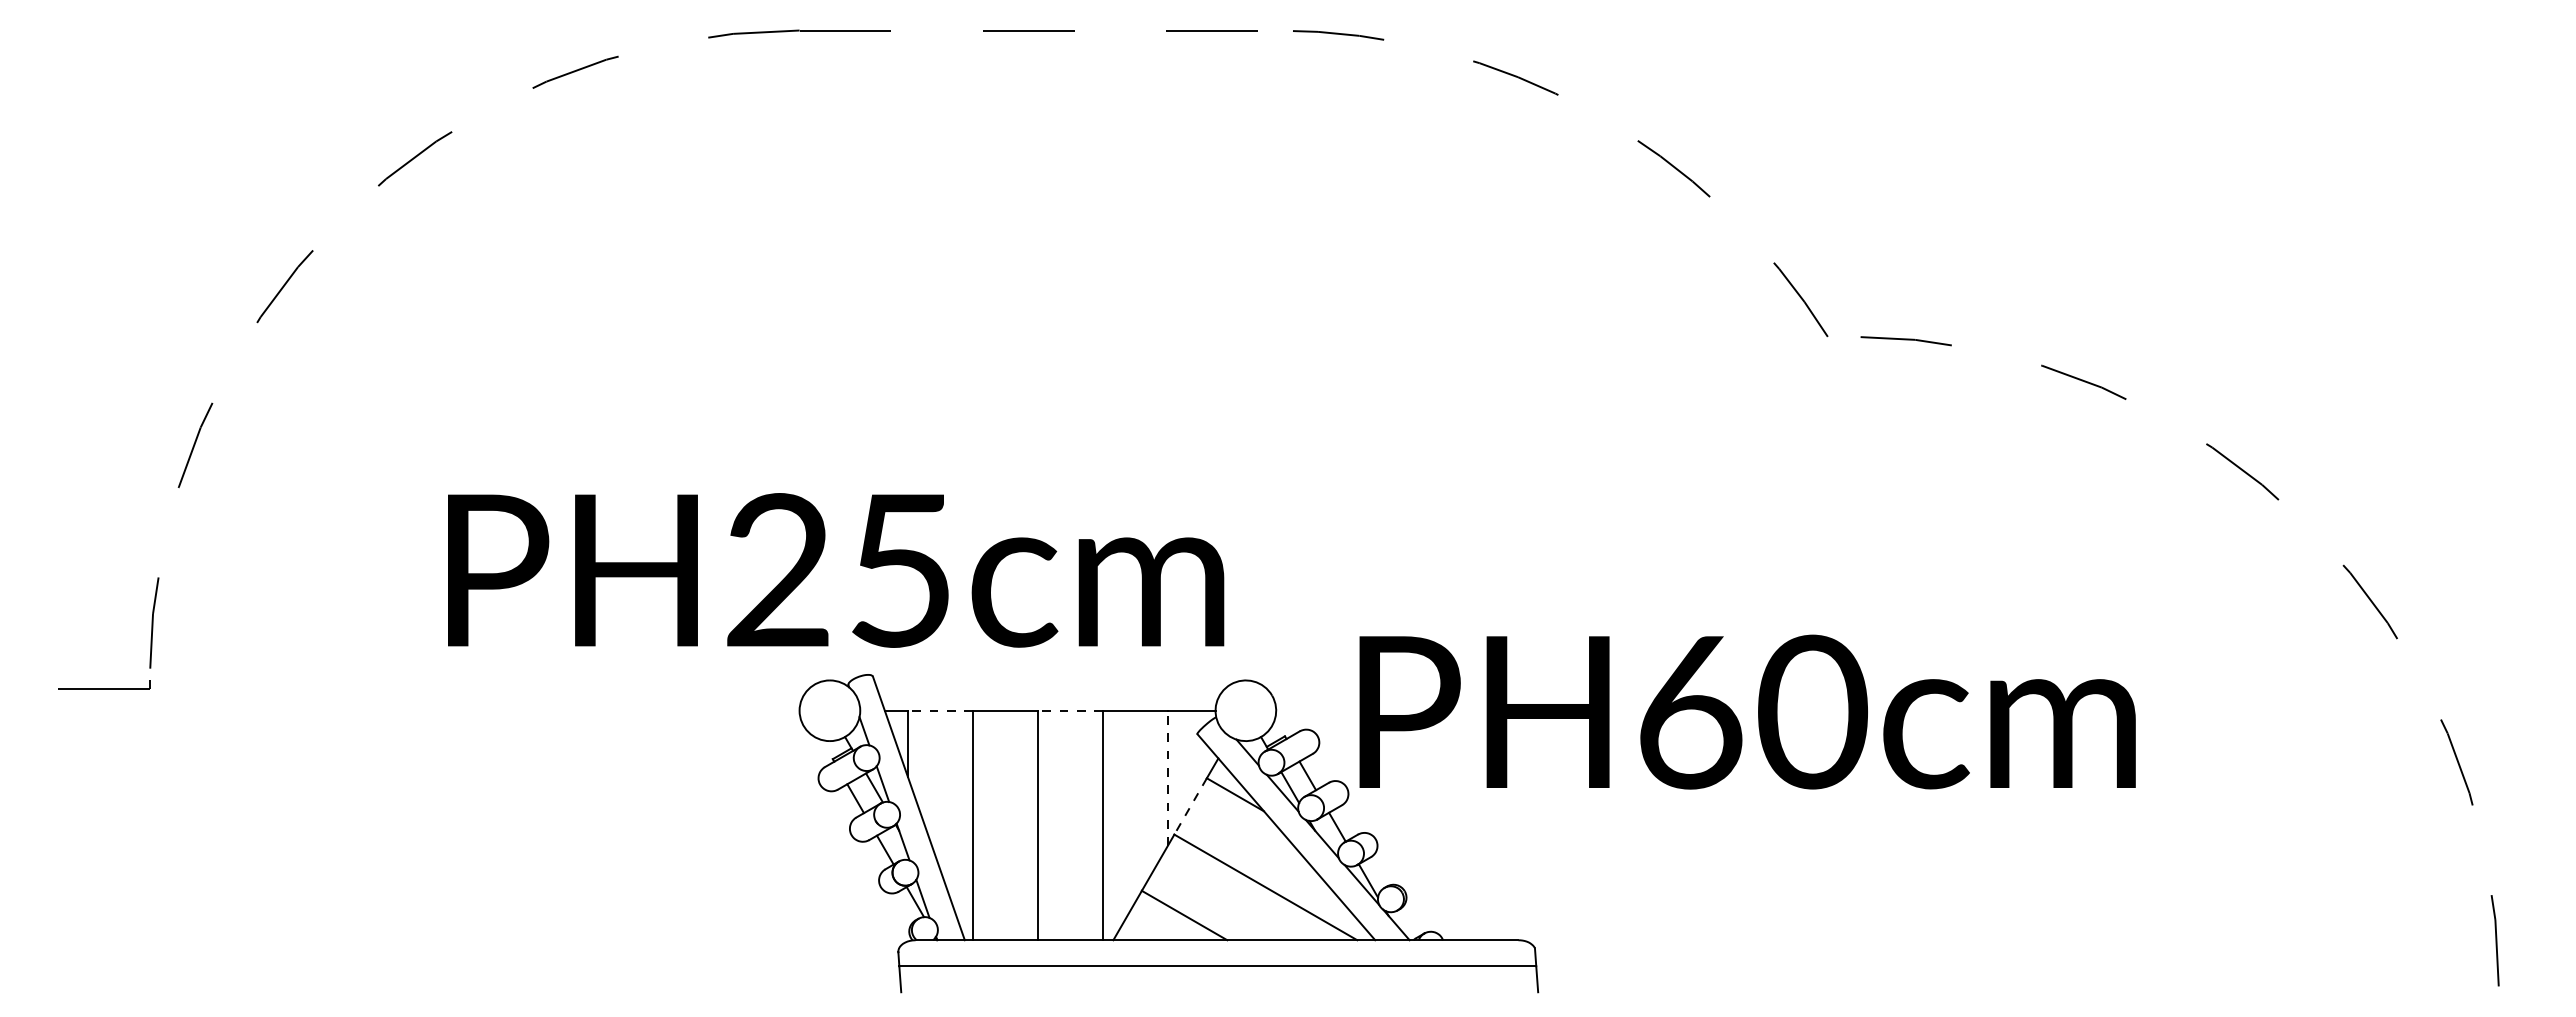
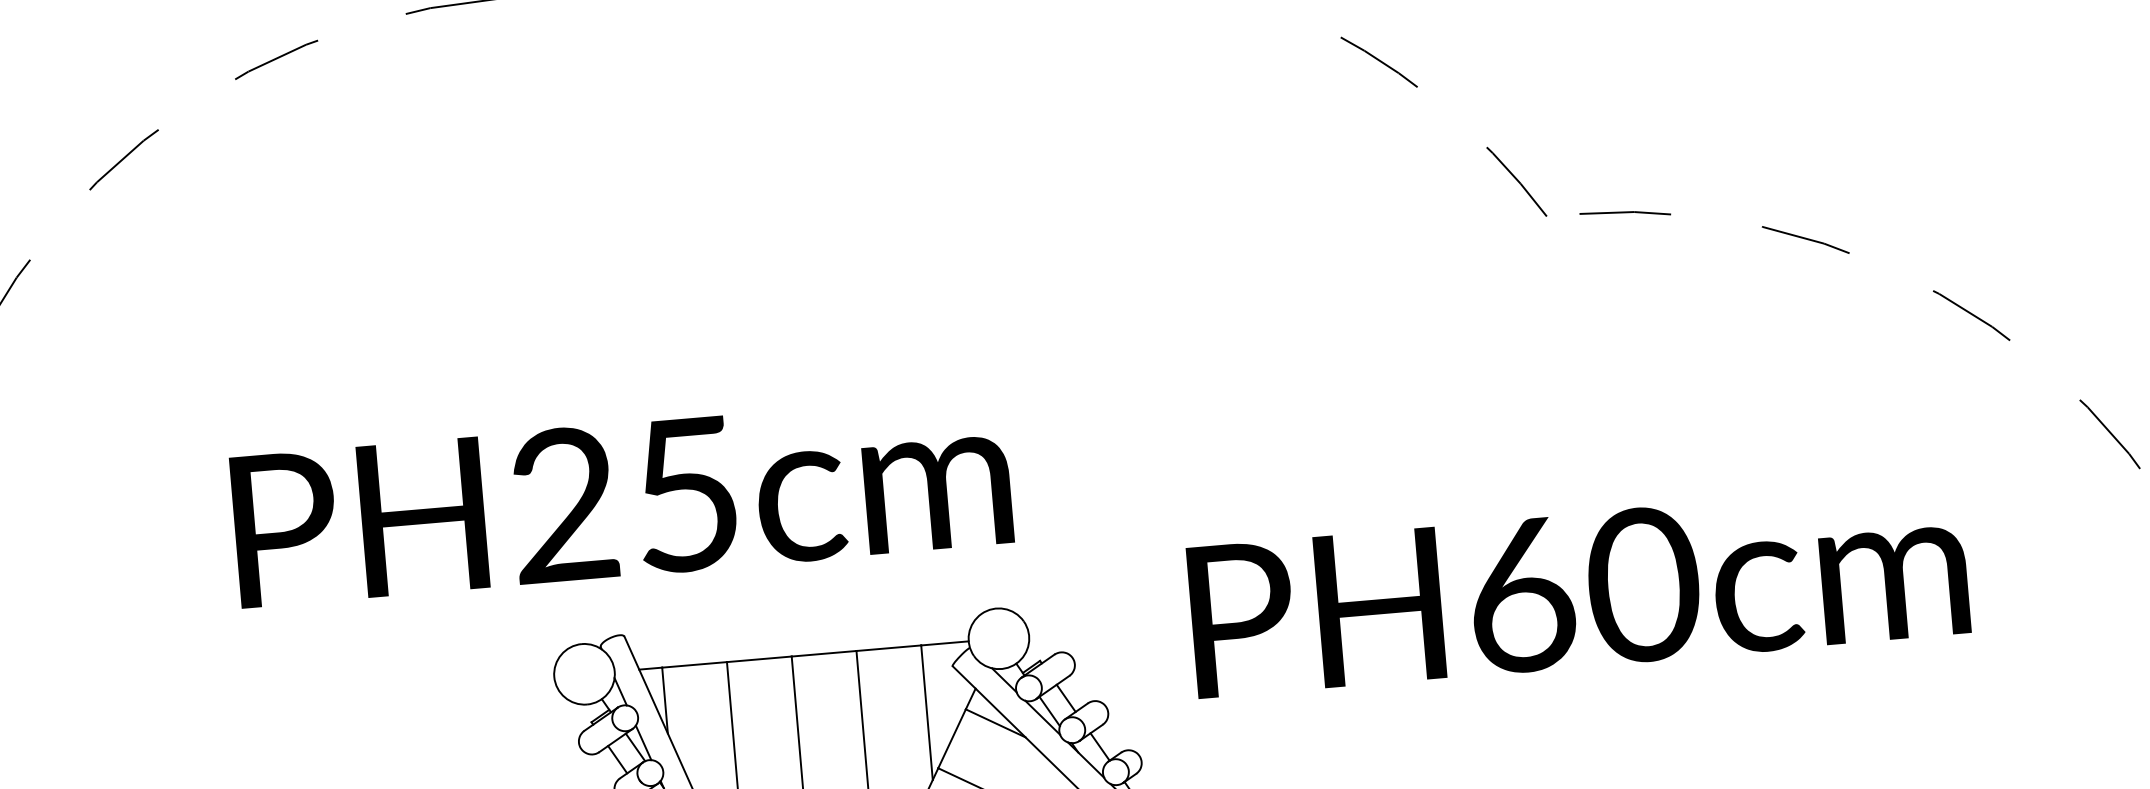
text: (836, 570) -> (622, 500), moved
line: (939, 710) -> (693, 664), dashed -> solid
line: (1069, 710) -> (823, 653), dashed -> solid
text: (1747, 711) -> (1578, 589), moved
line: (1167, 778) -> (926, 712), dashed -> solid
line: (1190, 806) -> (951, 738), dashed -> solid

